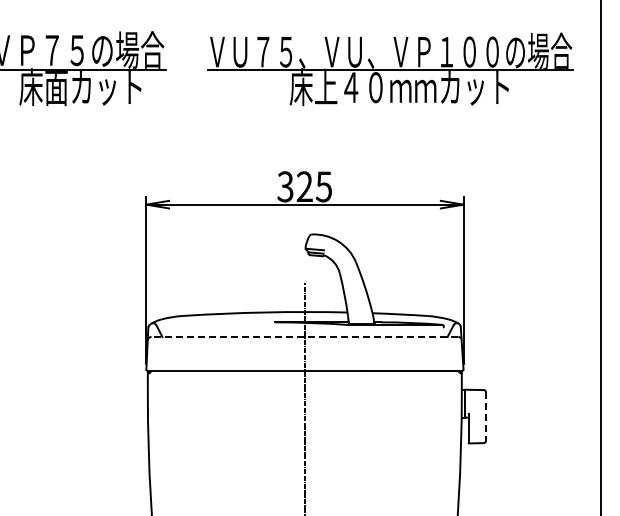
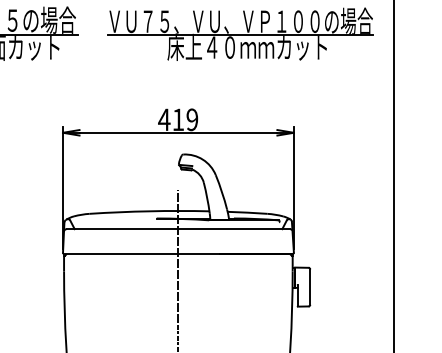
text: (303, 186) -> (177, 119), 325 -> 419
line: (304, 336) -> (178, 228), dashed -> solid
line: (485, 417) -> (309, 287), dashed -> solid

